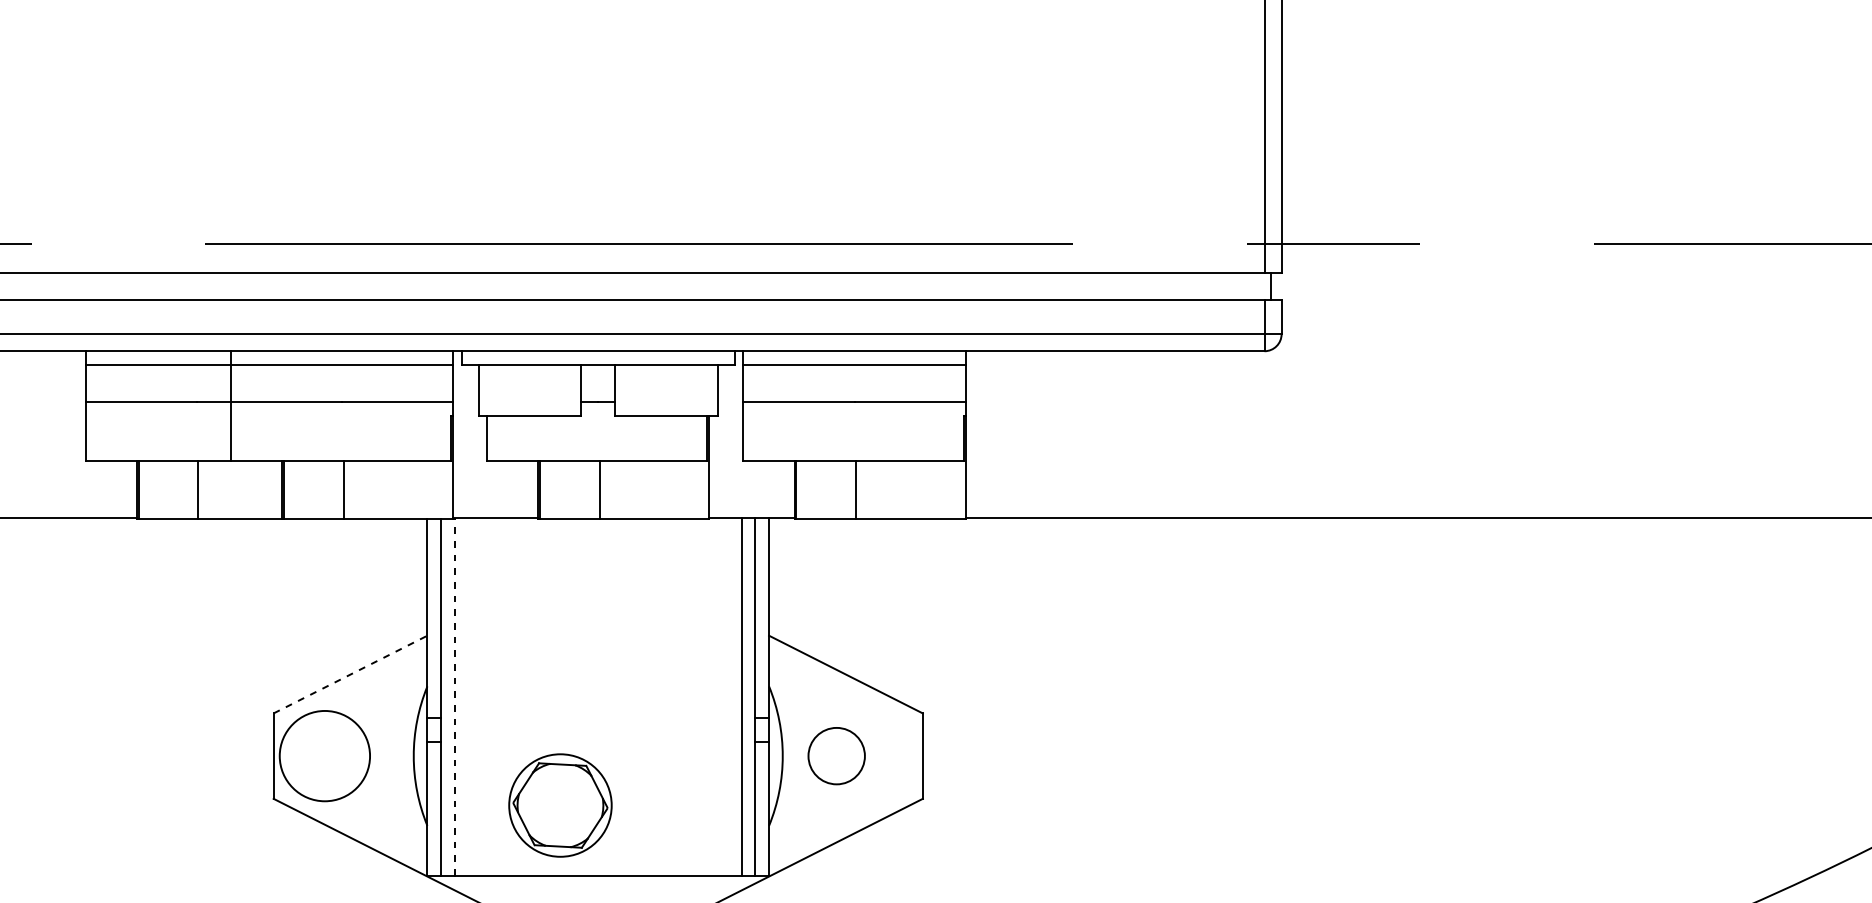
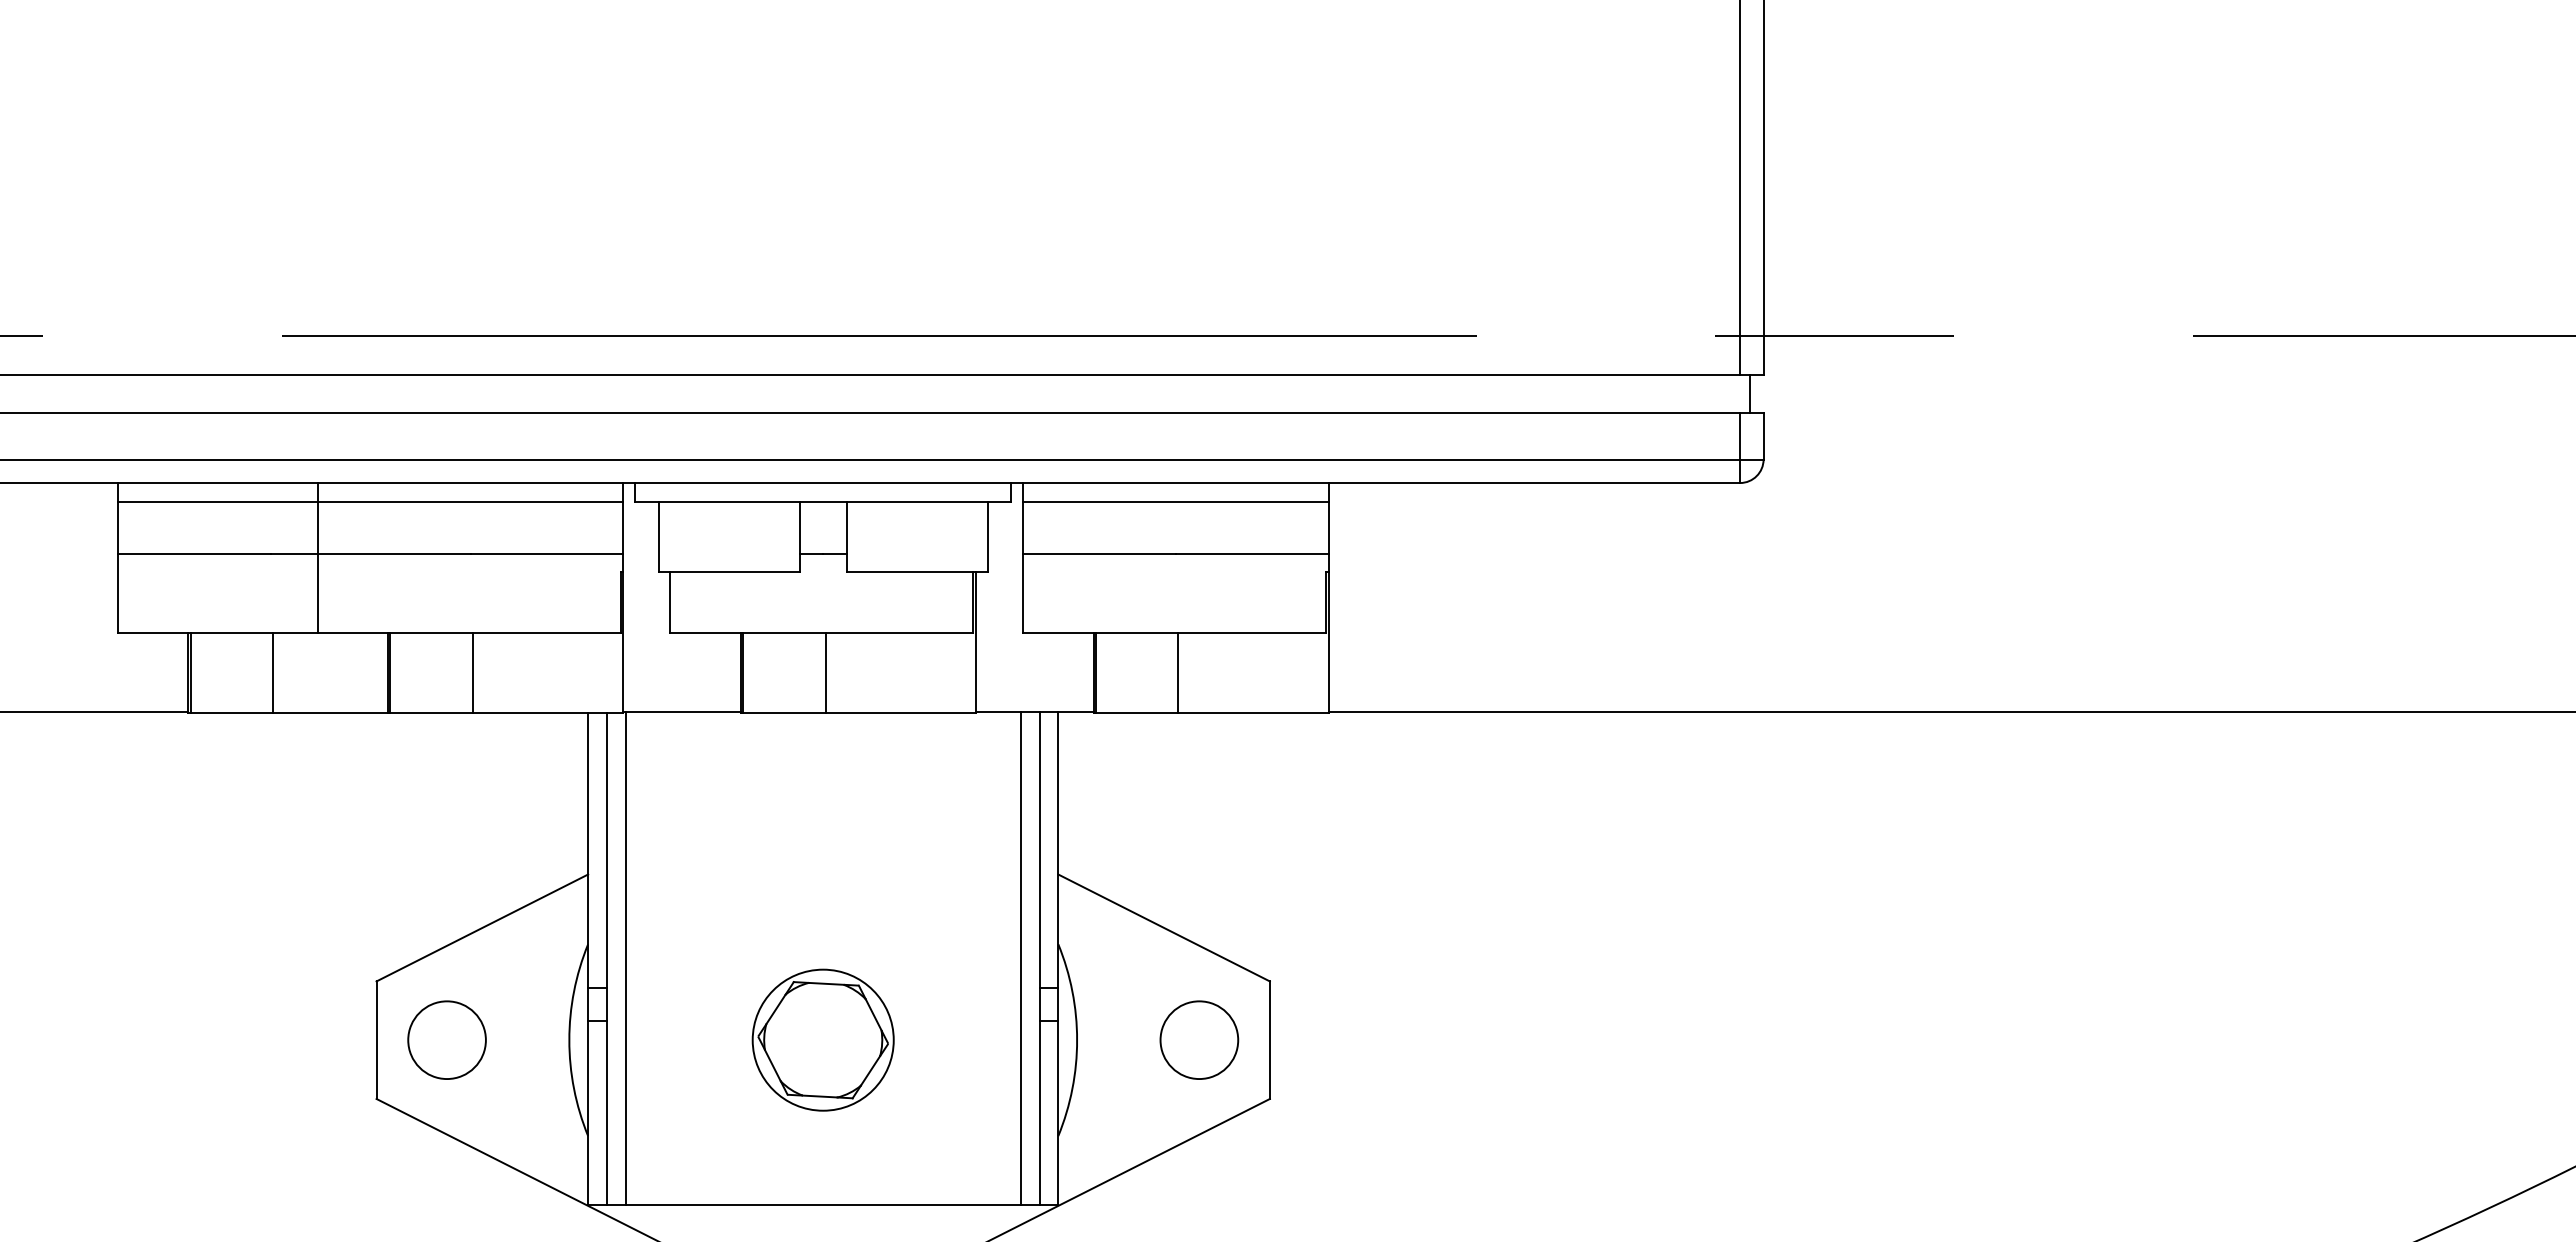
line: (350, 674) -> (482, 927), dashed -> solid
line: (454, 696) -> (625, 957), dashed -> solid
circle: (836, 755) -> (1199, 1039), moved
circle: (324, 756) -> (446, 1040), size x0.62
part: (559, 805) -> (822, 1039), moved

